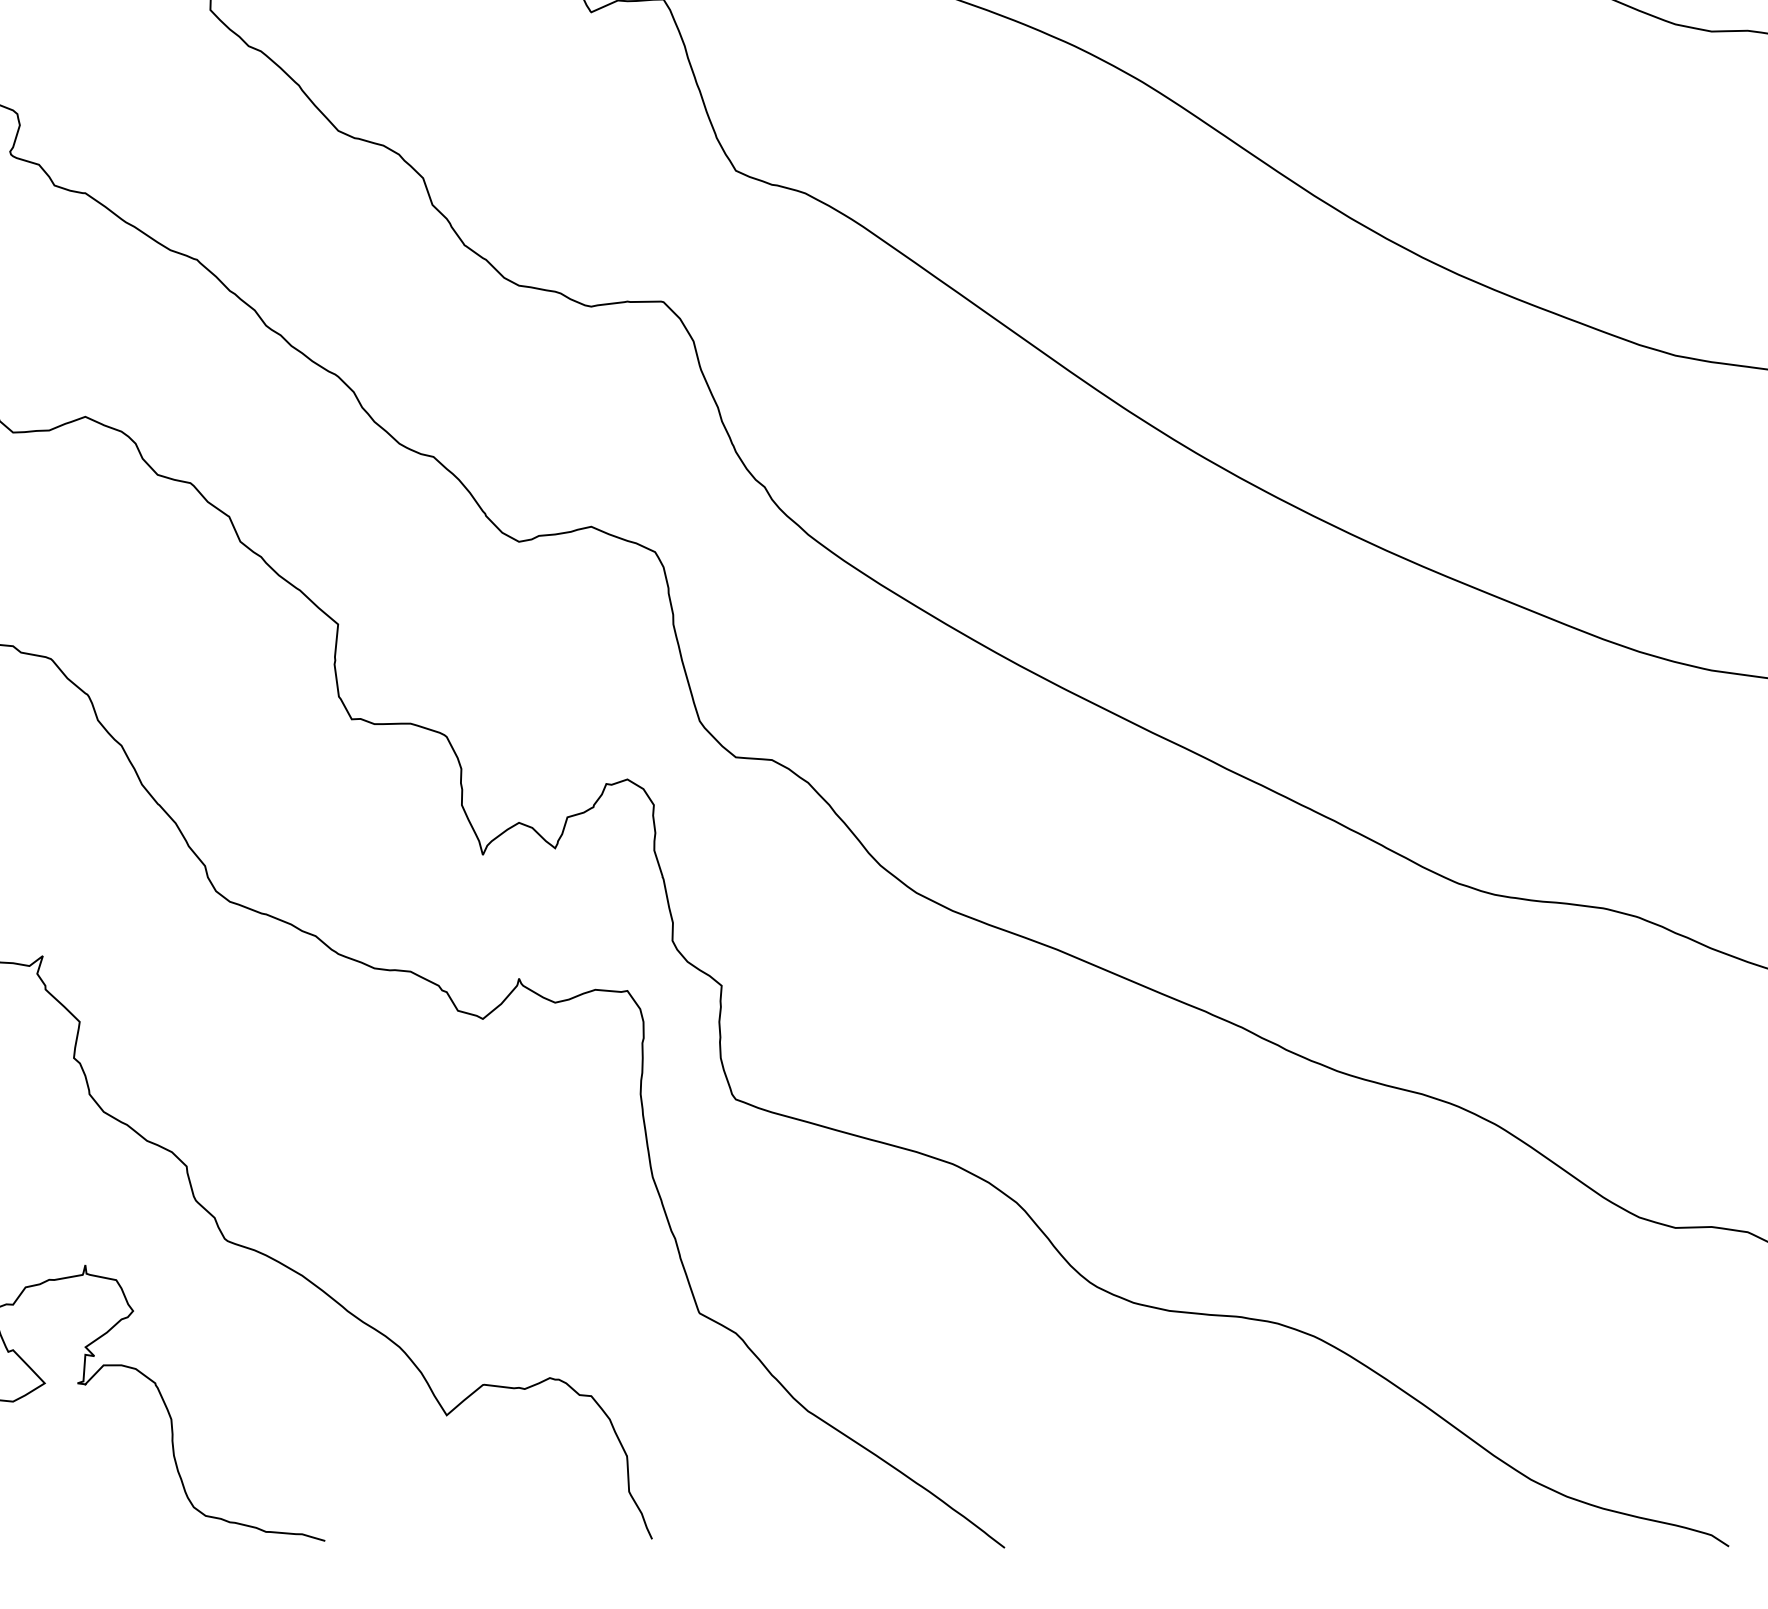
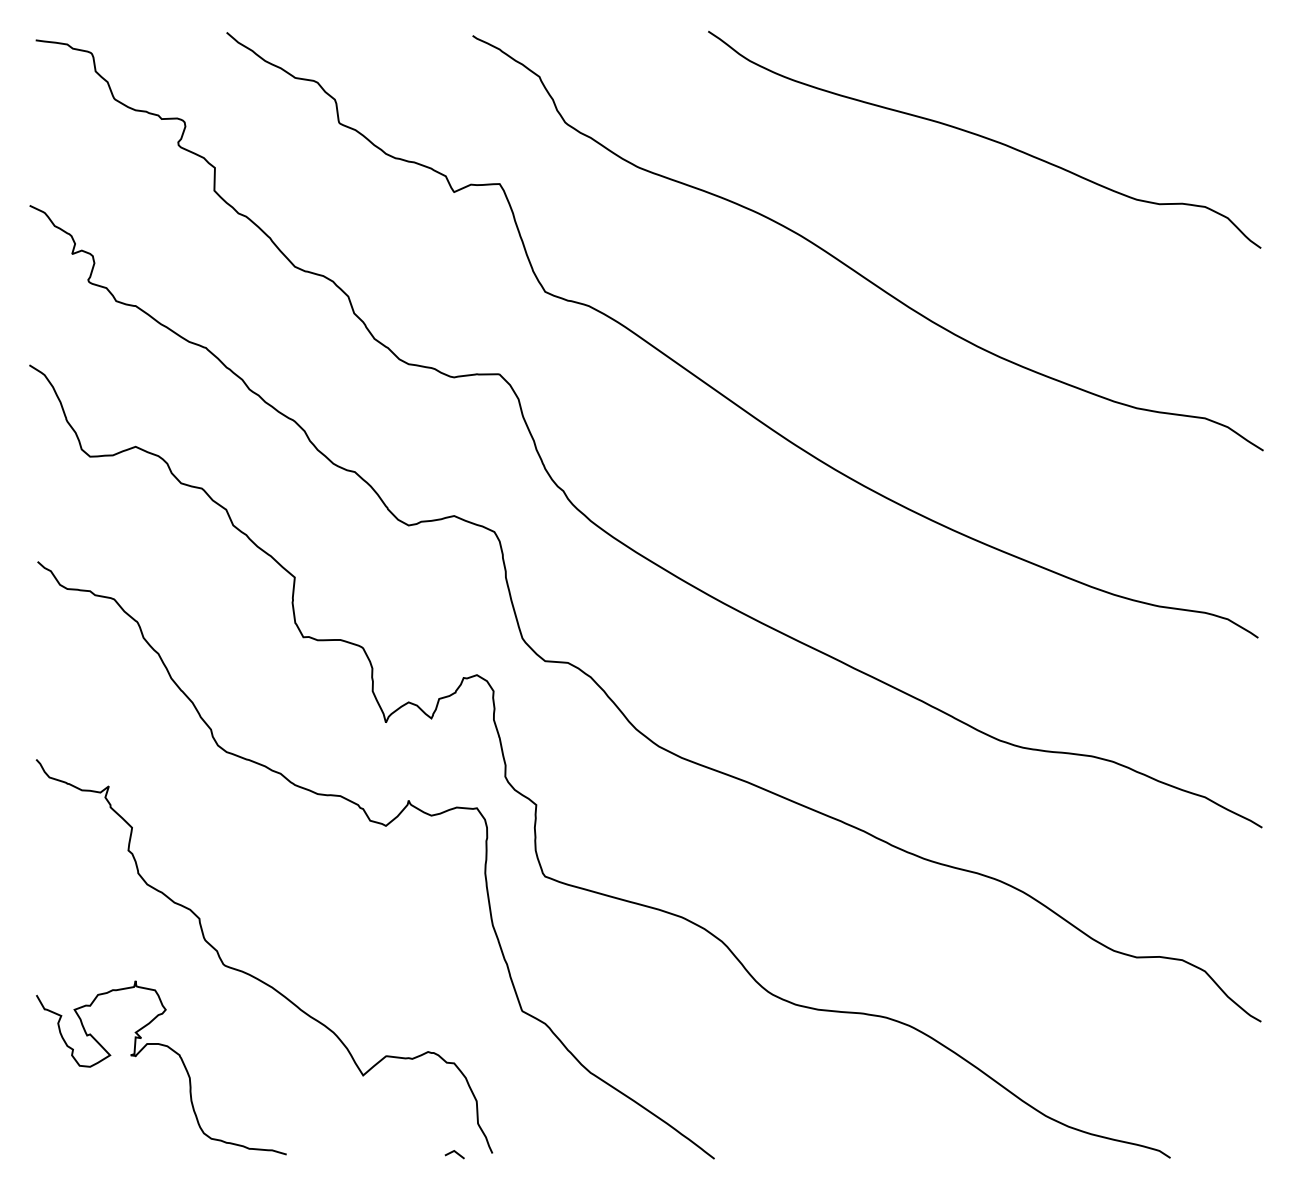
line: (593, 1539) -> (455, 1153), added

